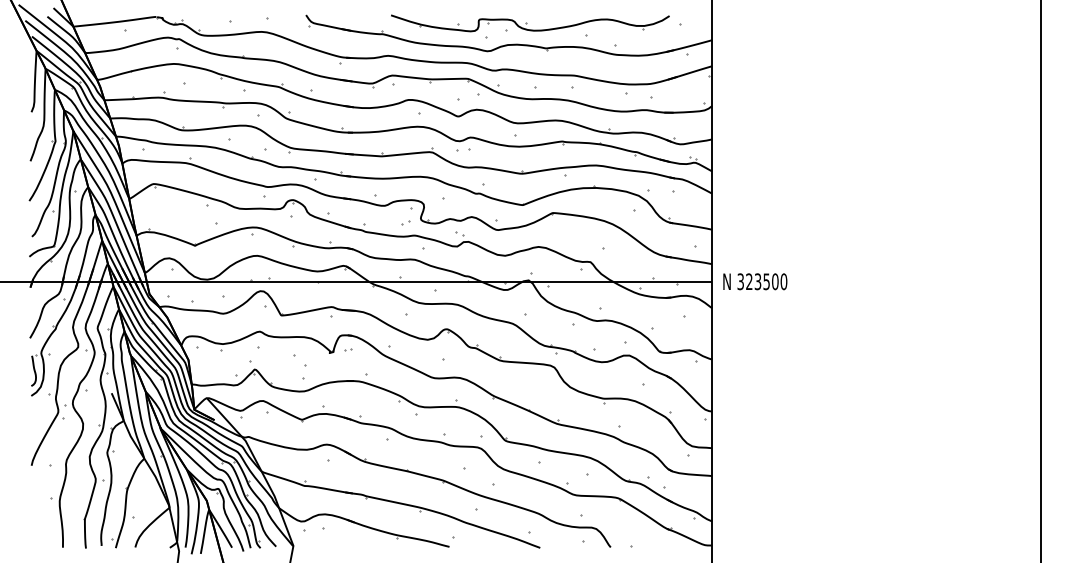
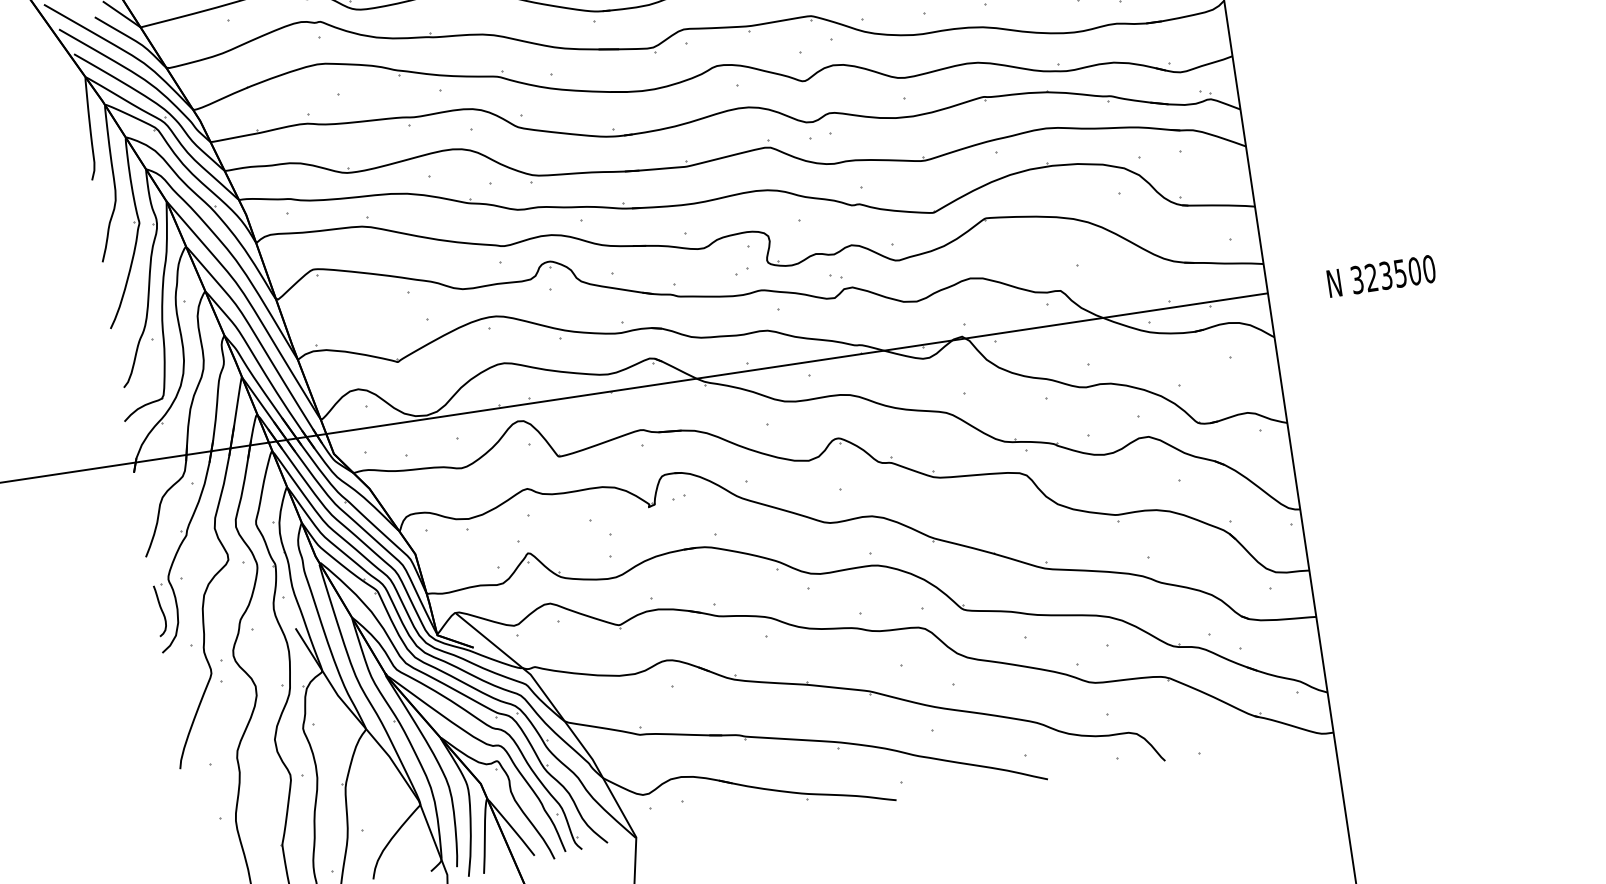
text: (755, 281) -> (1381, 275), moved

